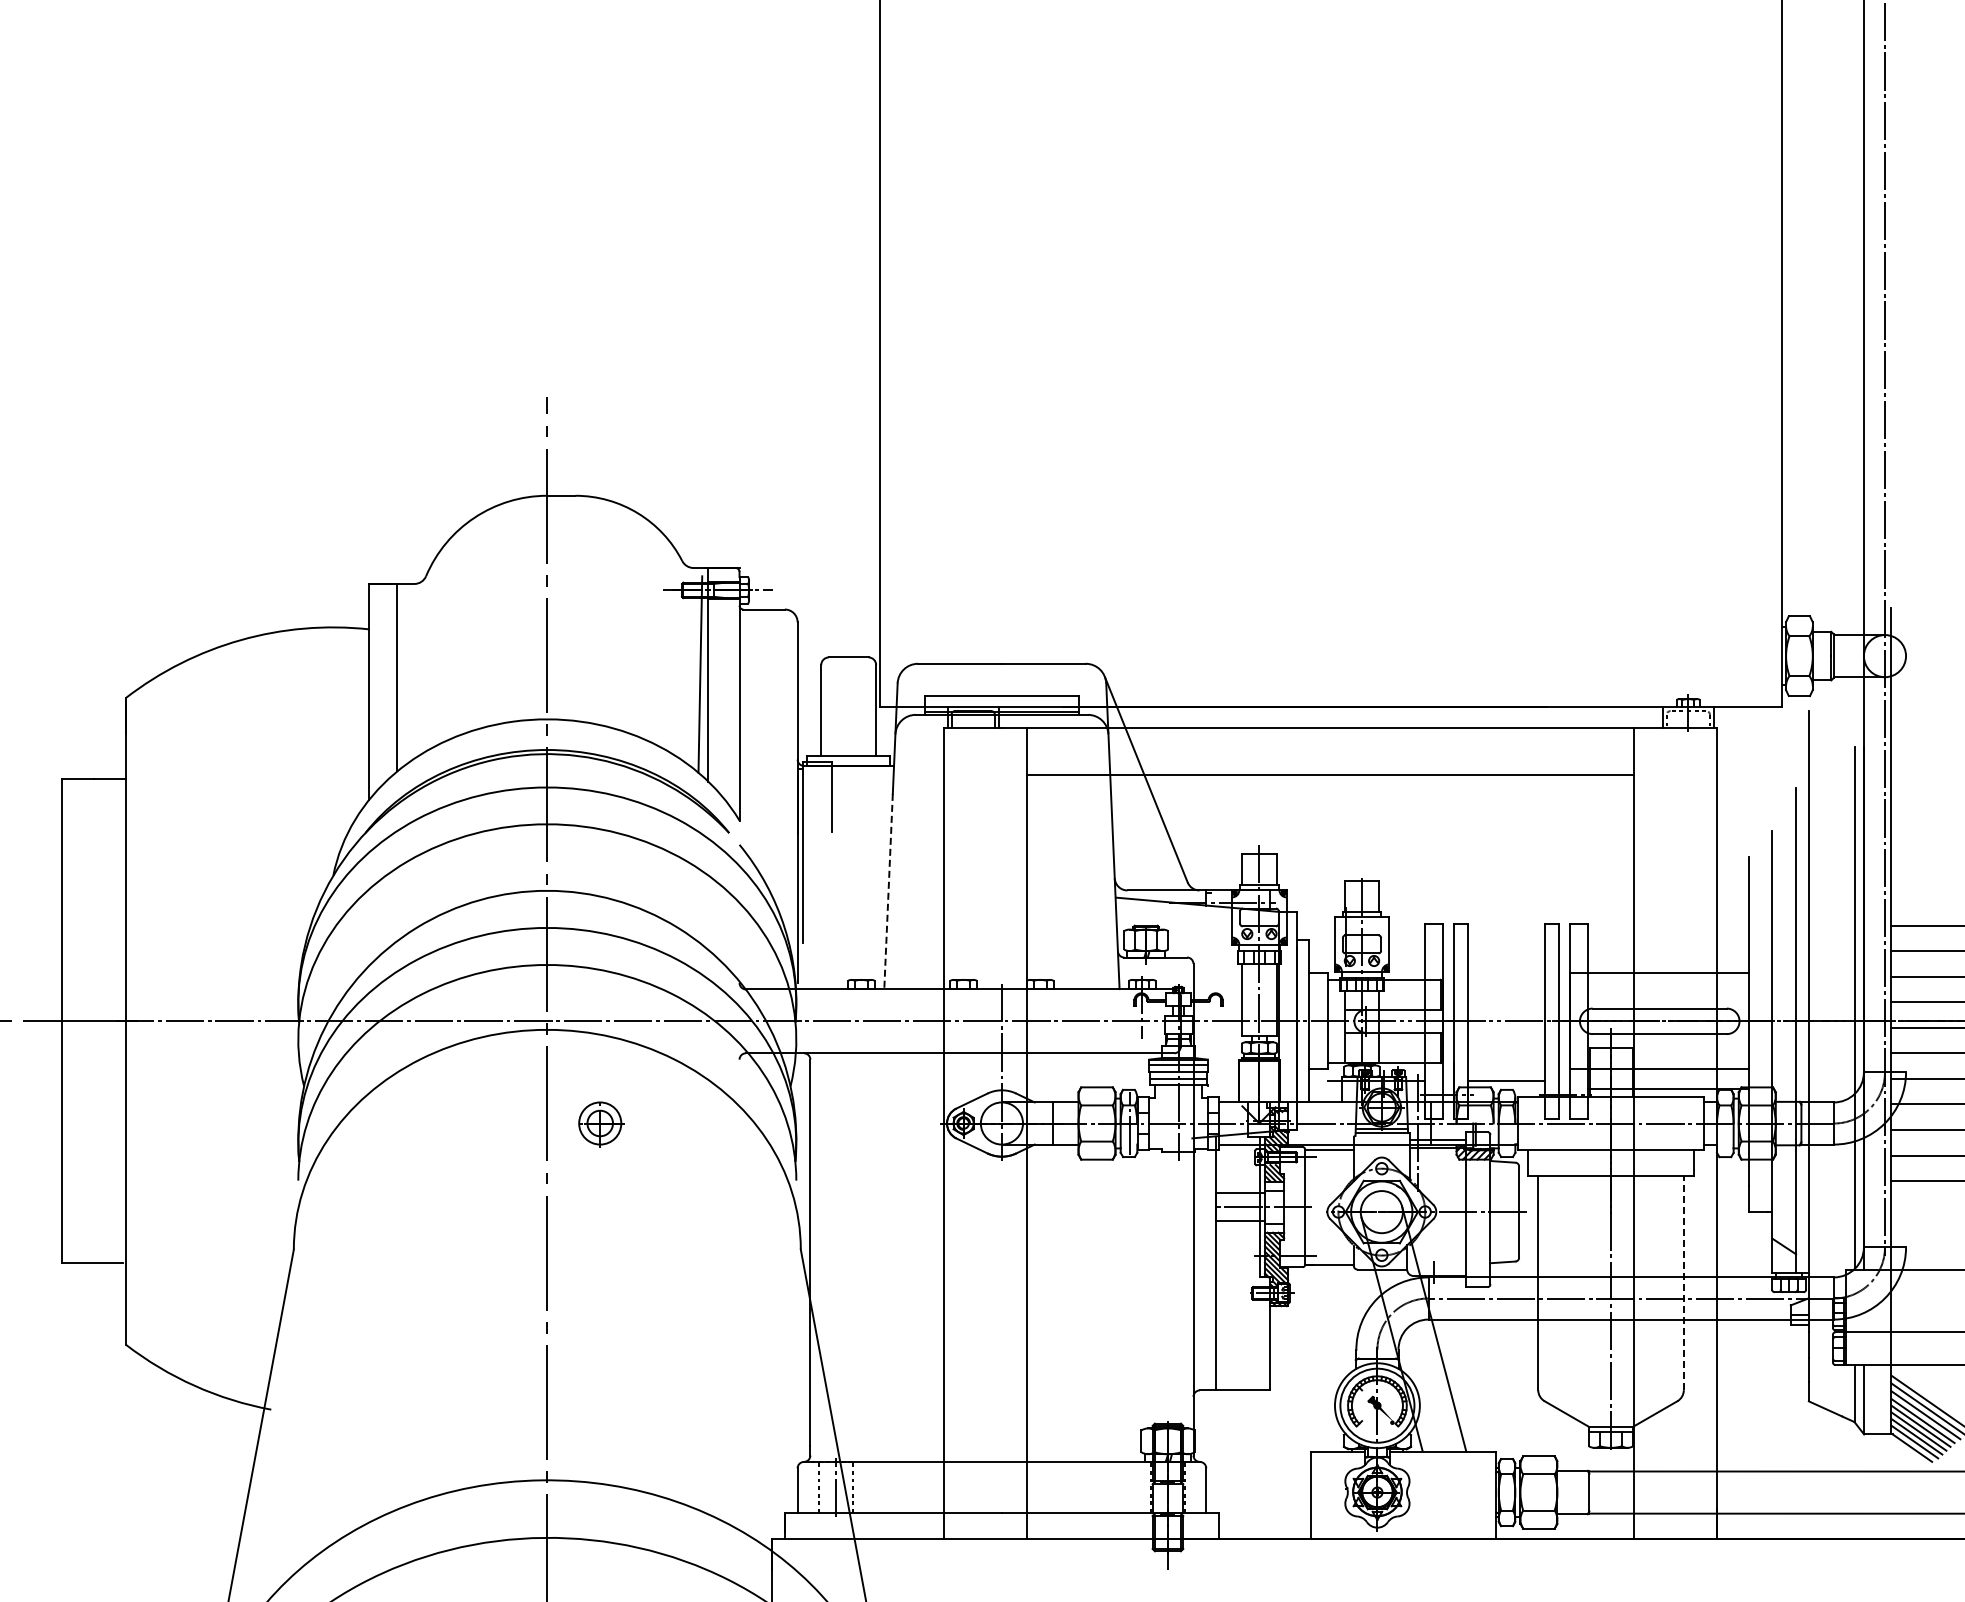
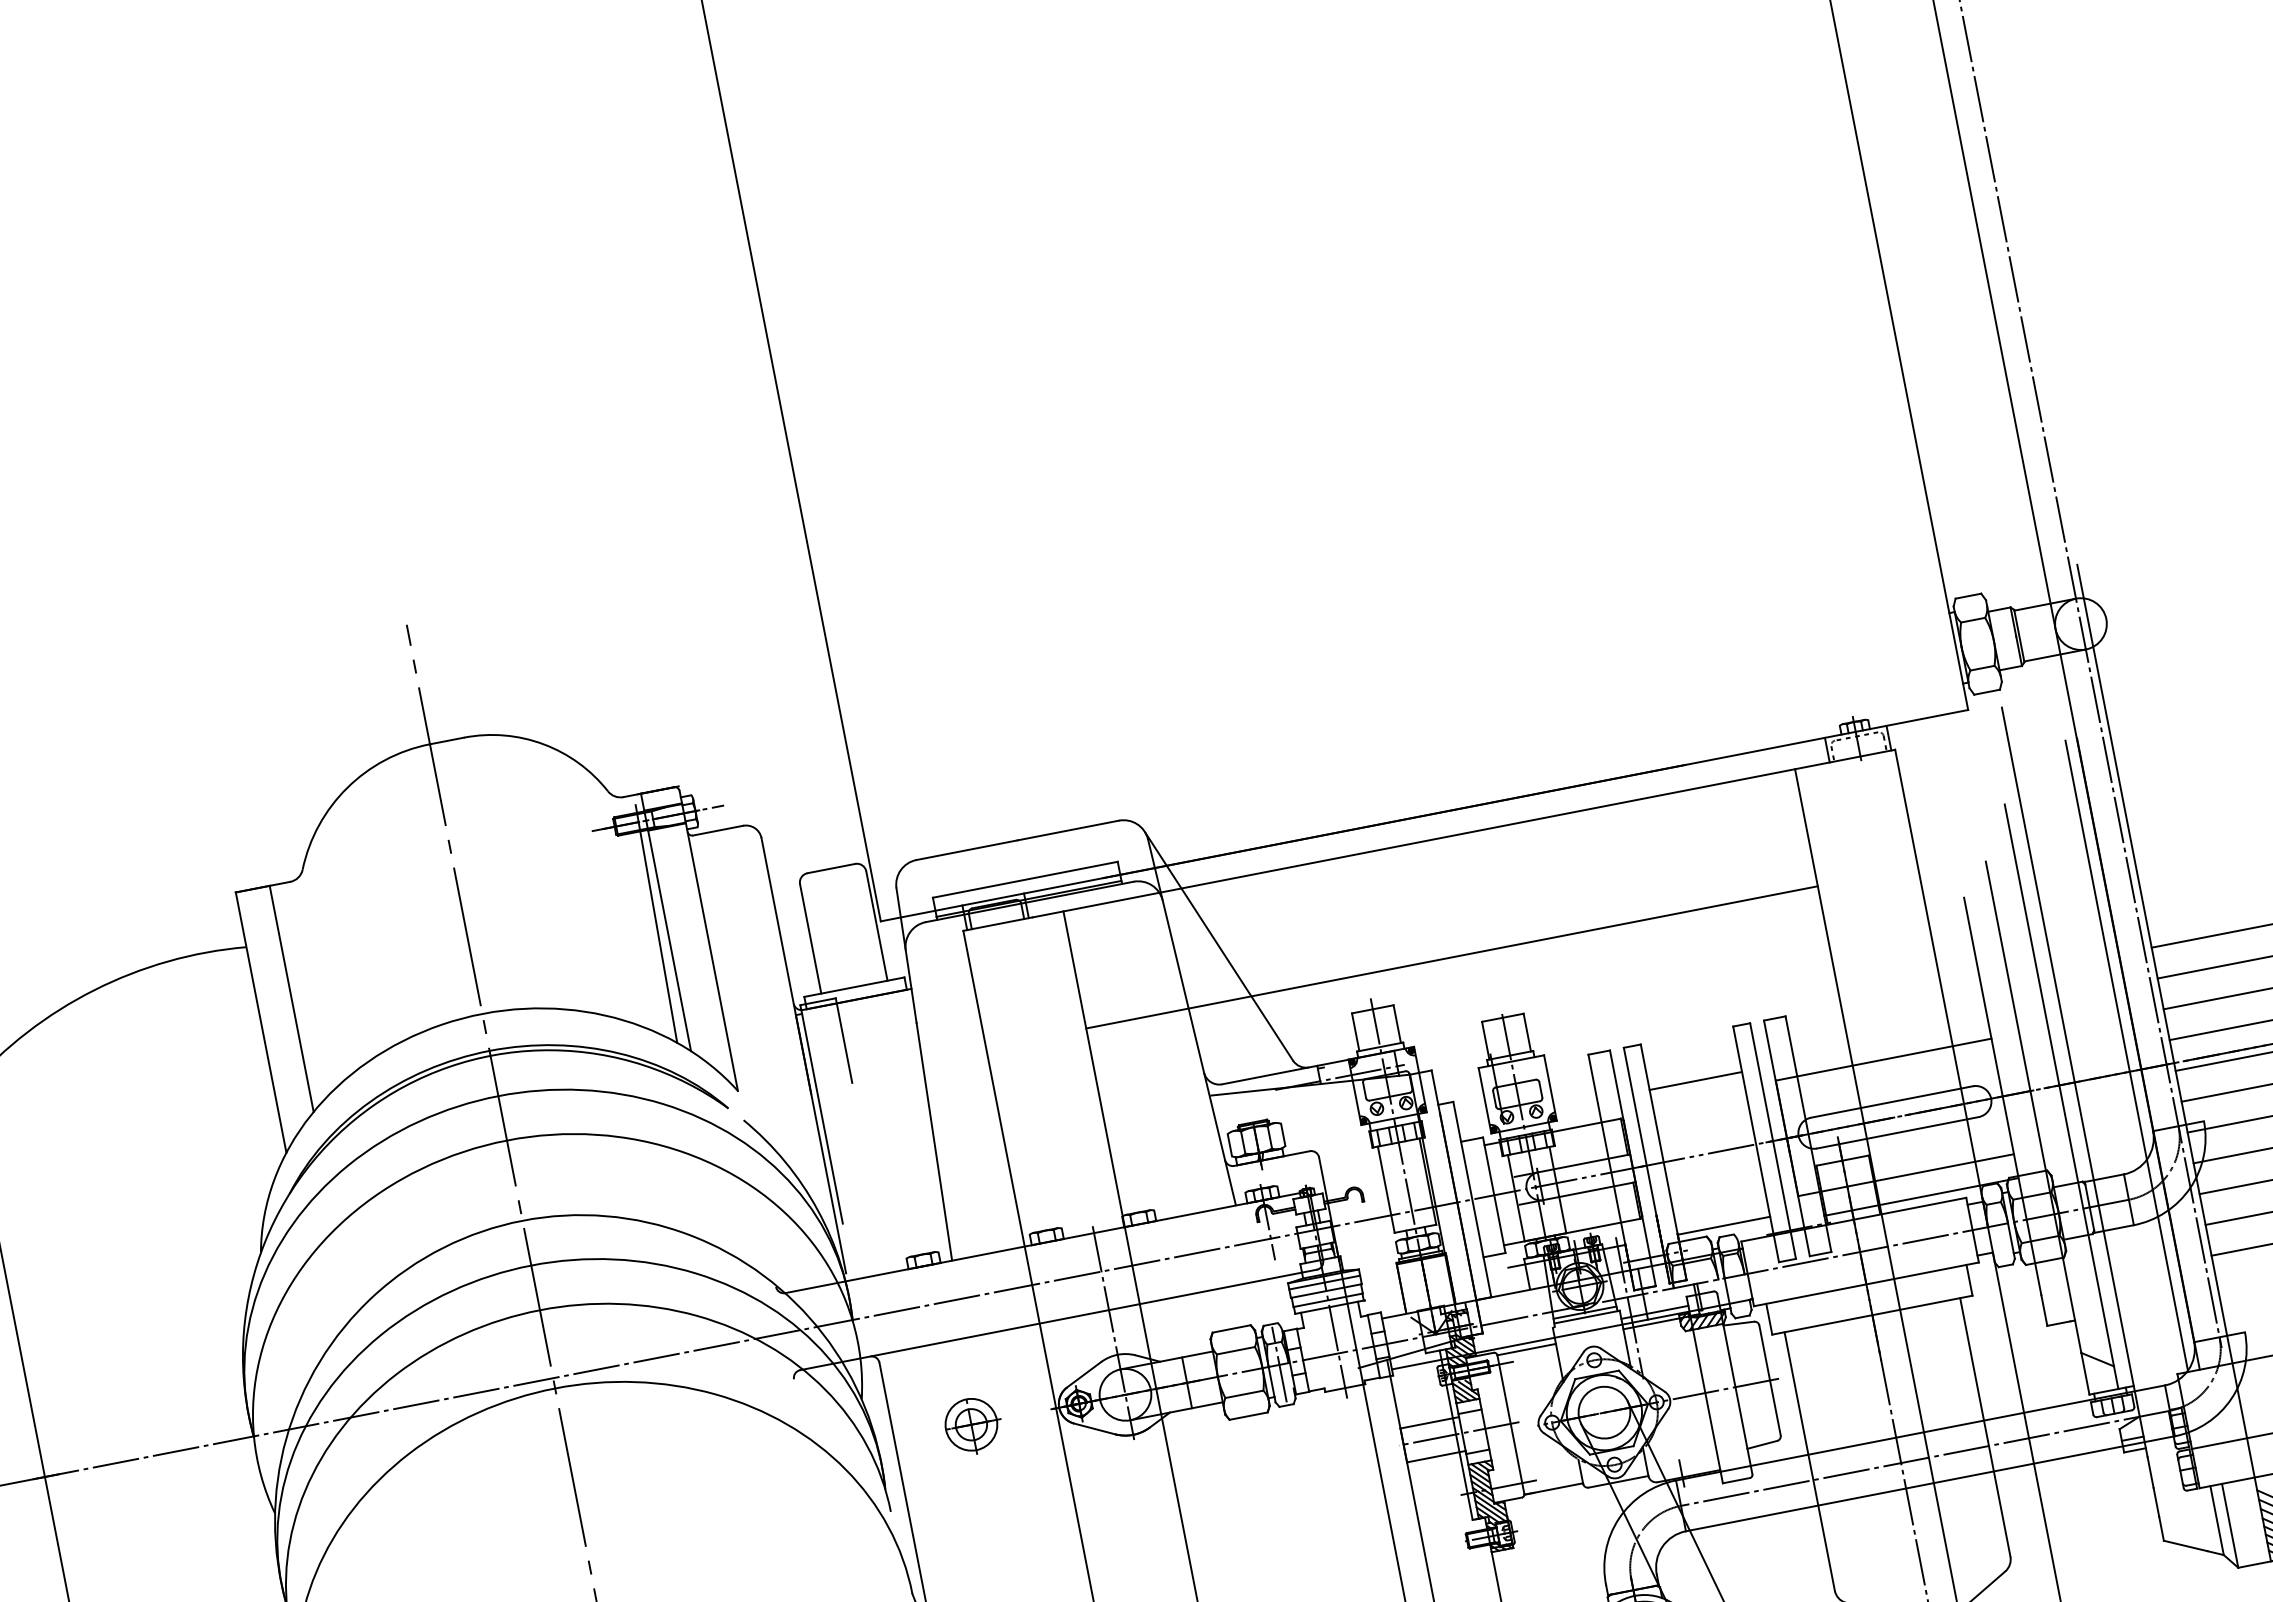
line: (1330, 774) -> (1451, 957), moved
line: (888, 891) -> (934, 1141), dashed -> solid
line: (1506, 961) -> (1696, 1081), added
part: (601, 1124) -> (973, 1425), moved
line: (1683, 1282) -> (1984, 1426), dashed -> solid

